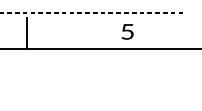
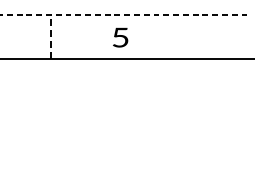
text: (127, 31) -> (120, 37), moved
line: (26, 32) -> (50, 38), solid -> dashed

